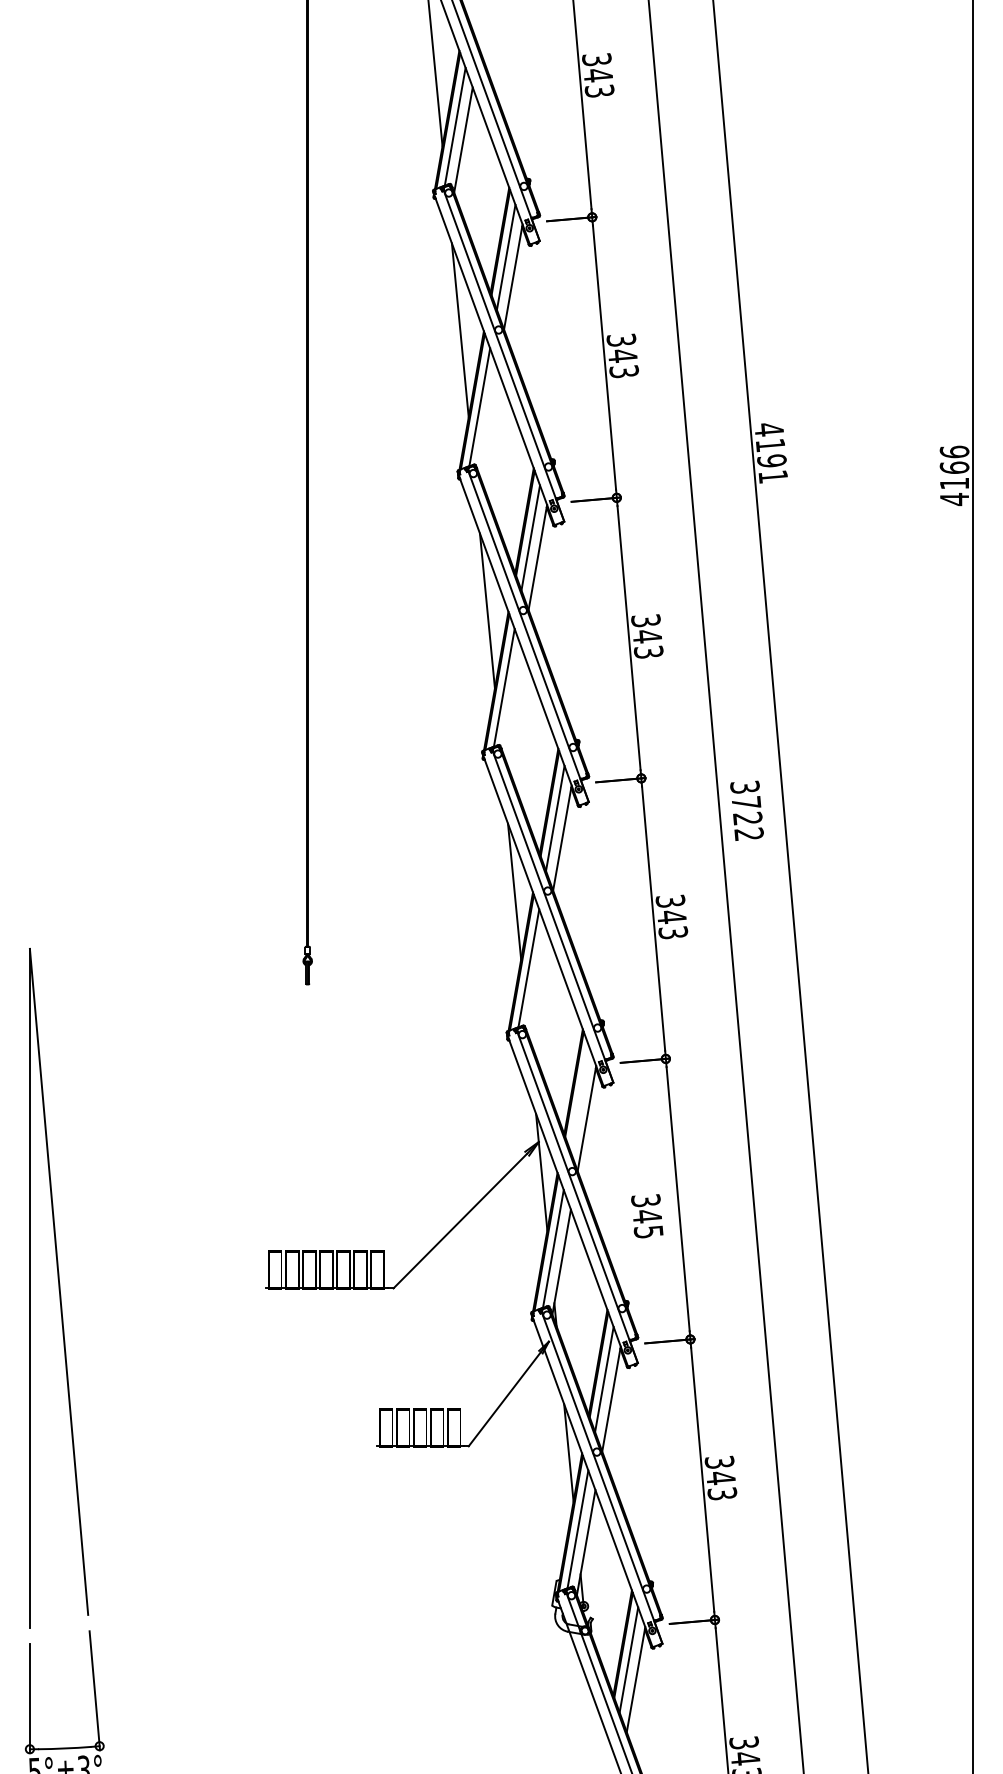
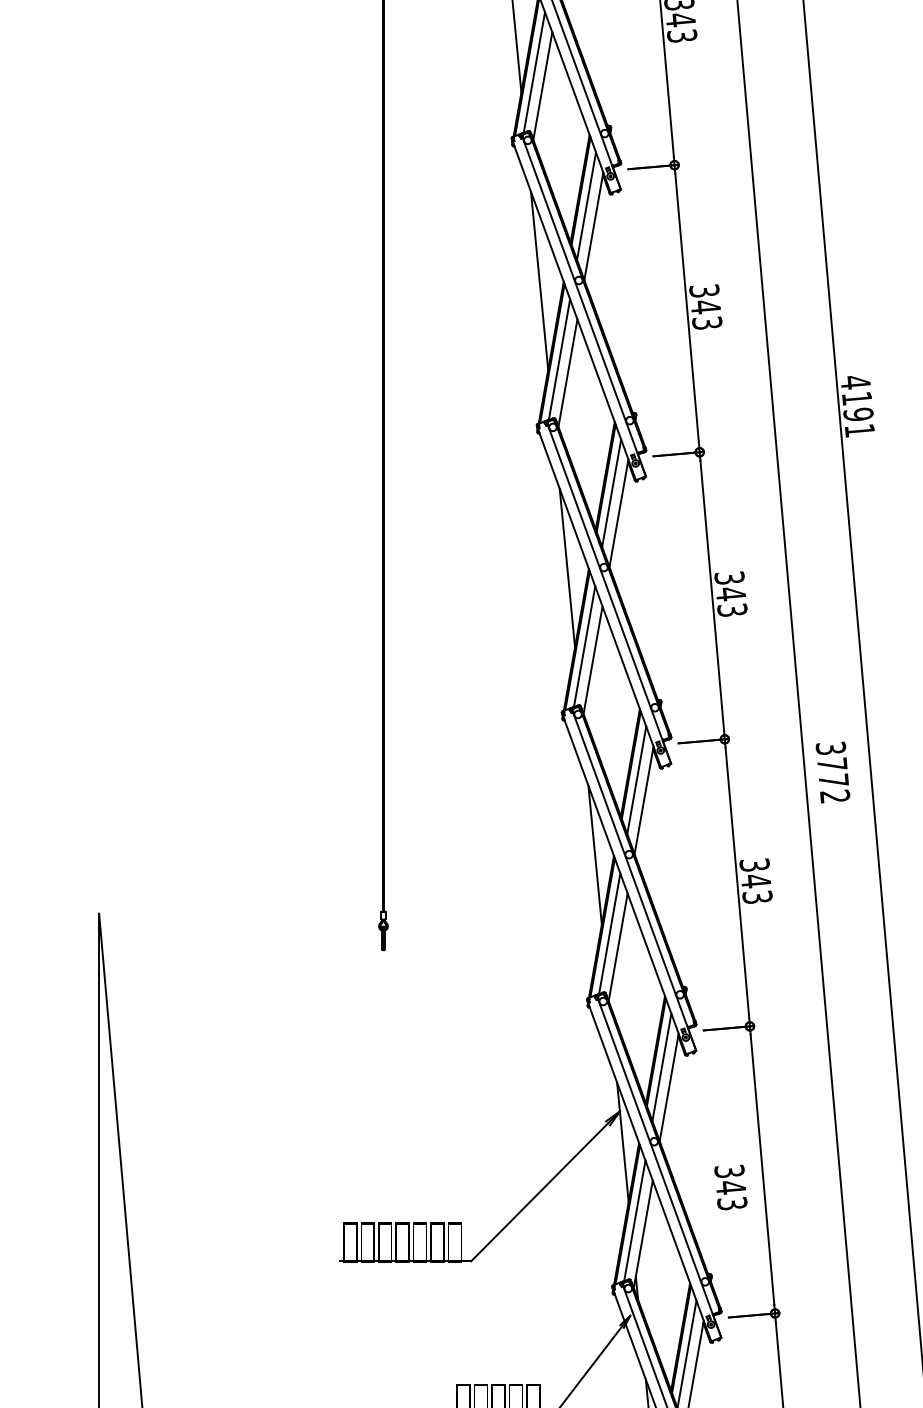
line: (487, 420) -> (567, 373), added
line: (512, 700) -> (592, 659), added
text: (747, 818) -> (833, 780), 3722 -> 3772
line: (536, 981) -> (617, 947), added
line: (579, 1098) -> (661, 1066), added
text: (648, 1231) -> (732, 1203), 345 -> 343

